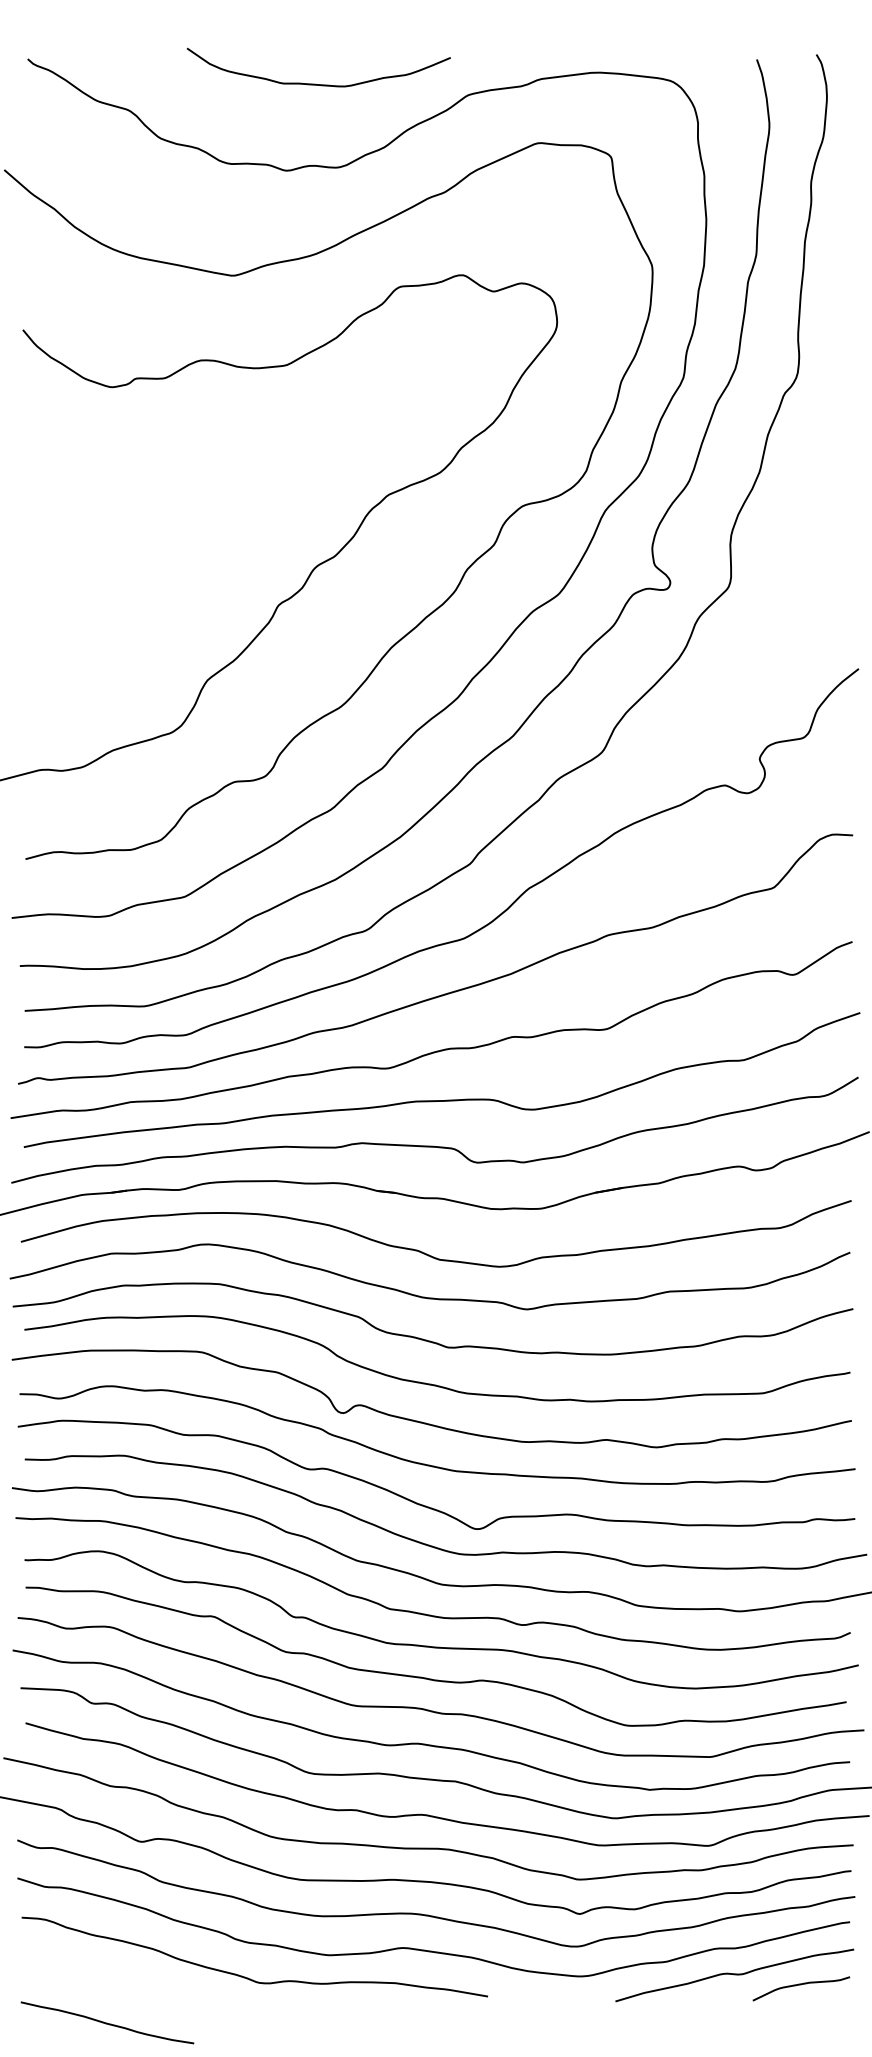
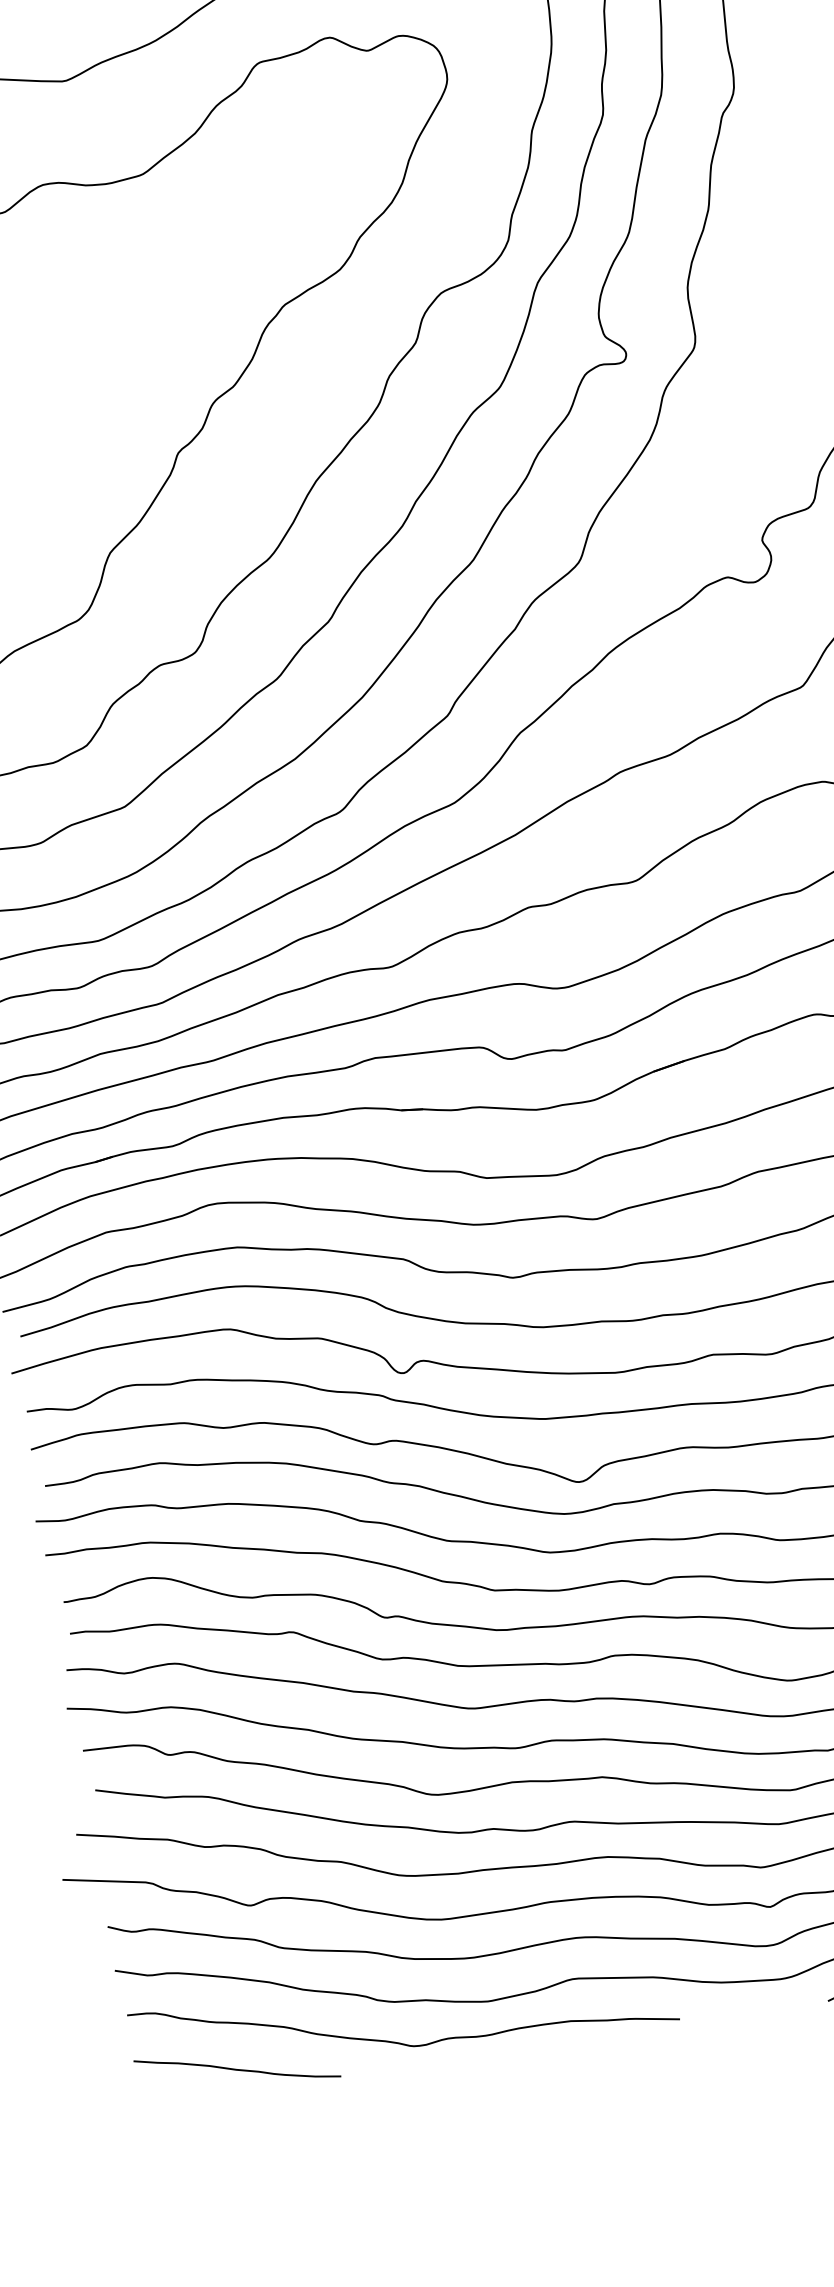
curve: (107, 2022) -> (237, 2068), moved

